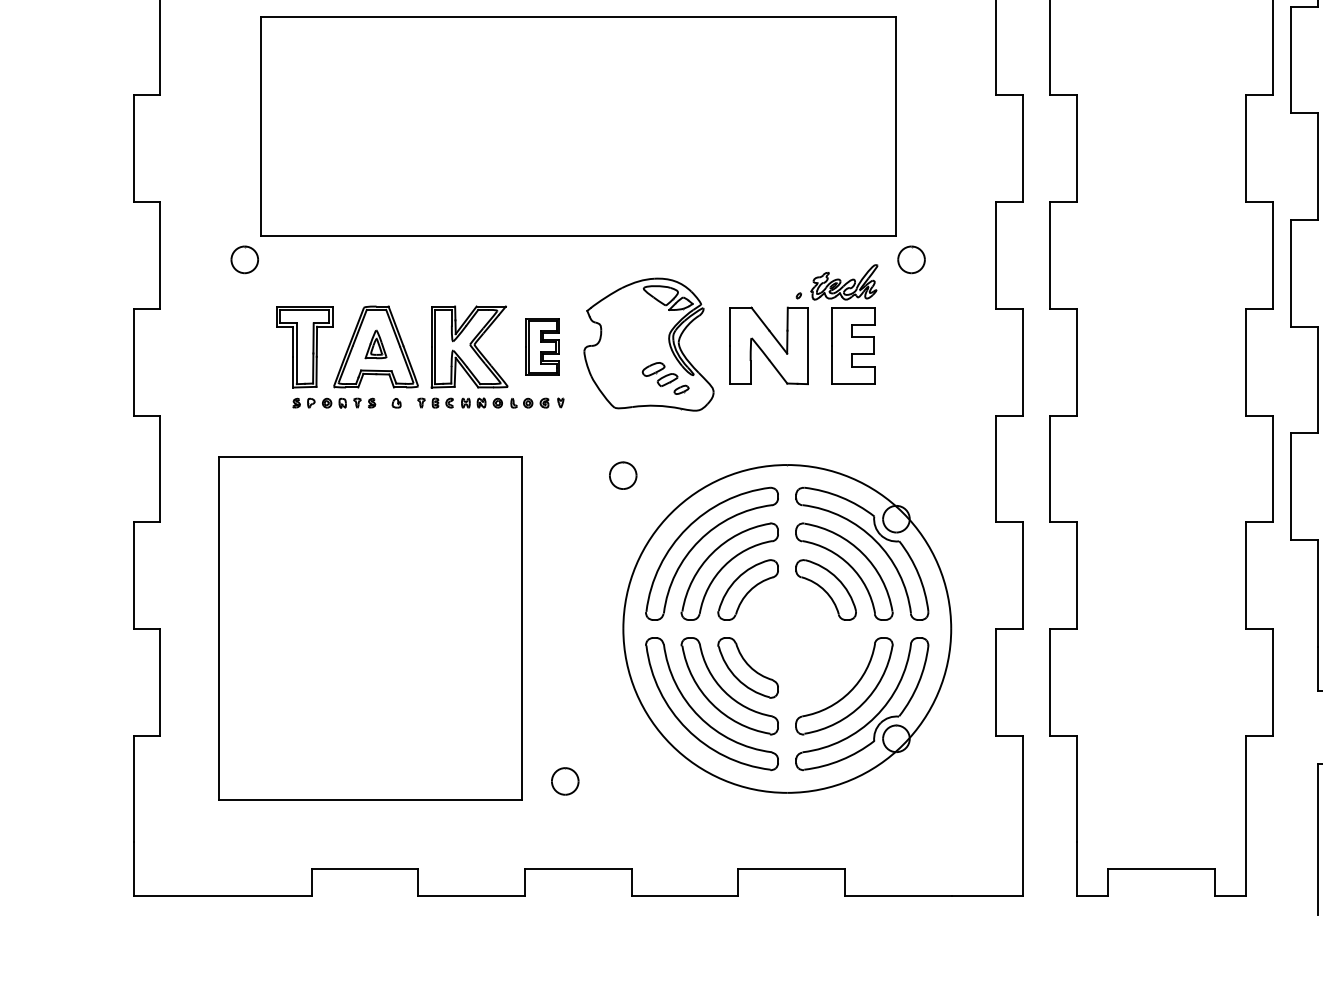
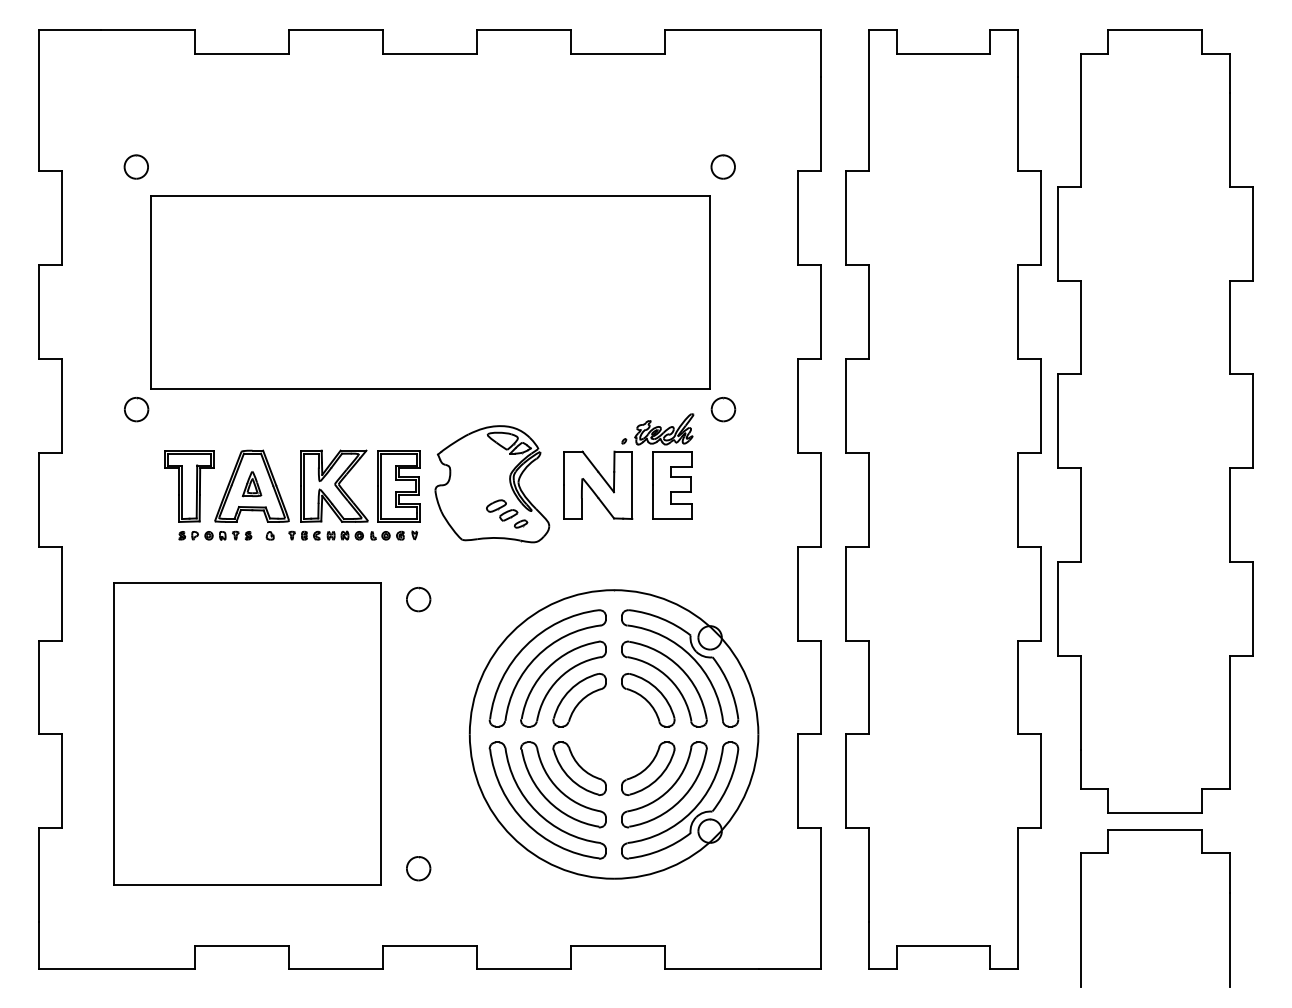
part: (542, 347) -> (398, 486), size x1.43
part: (623, 475) -> (418, 599), moved
part: (826, 667) -> (648, 768), added

